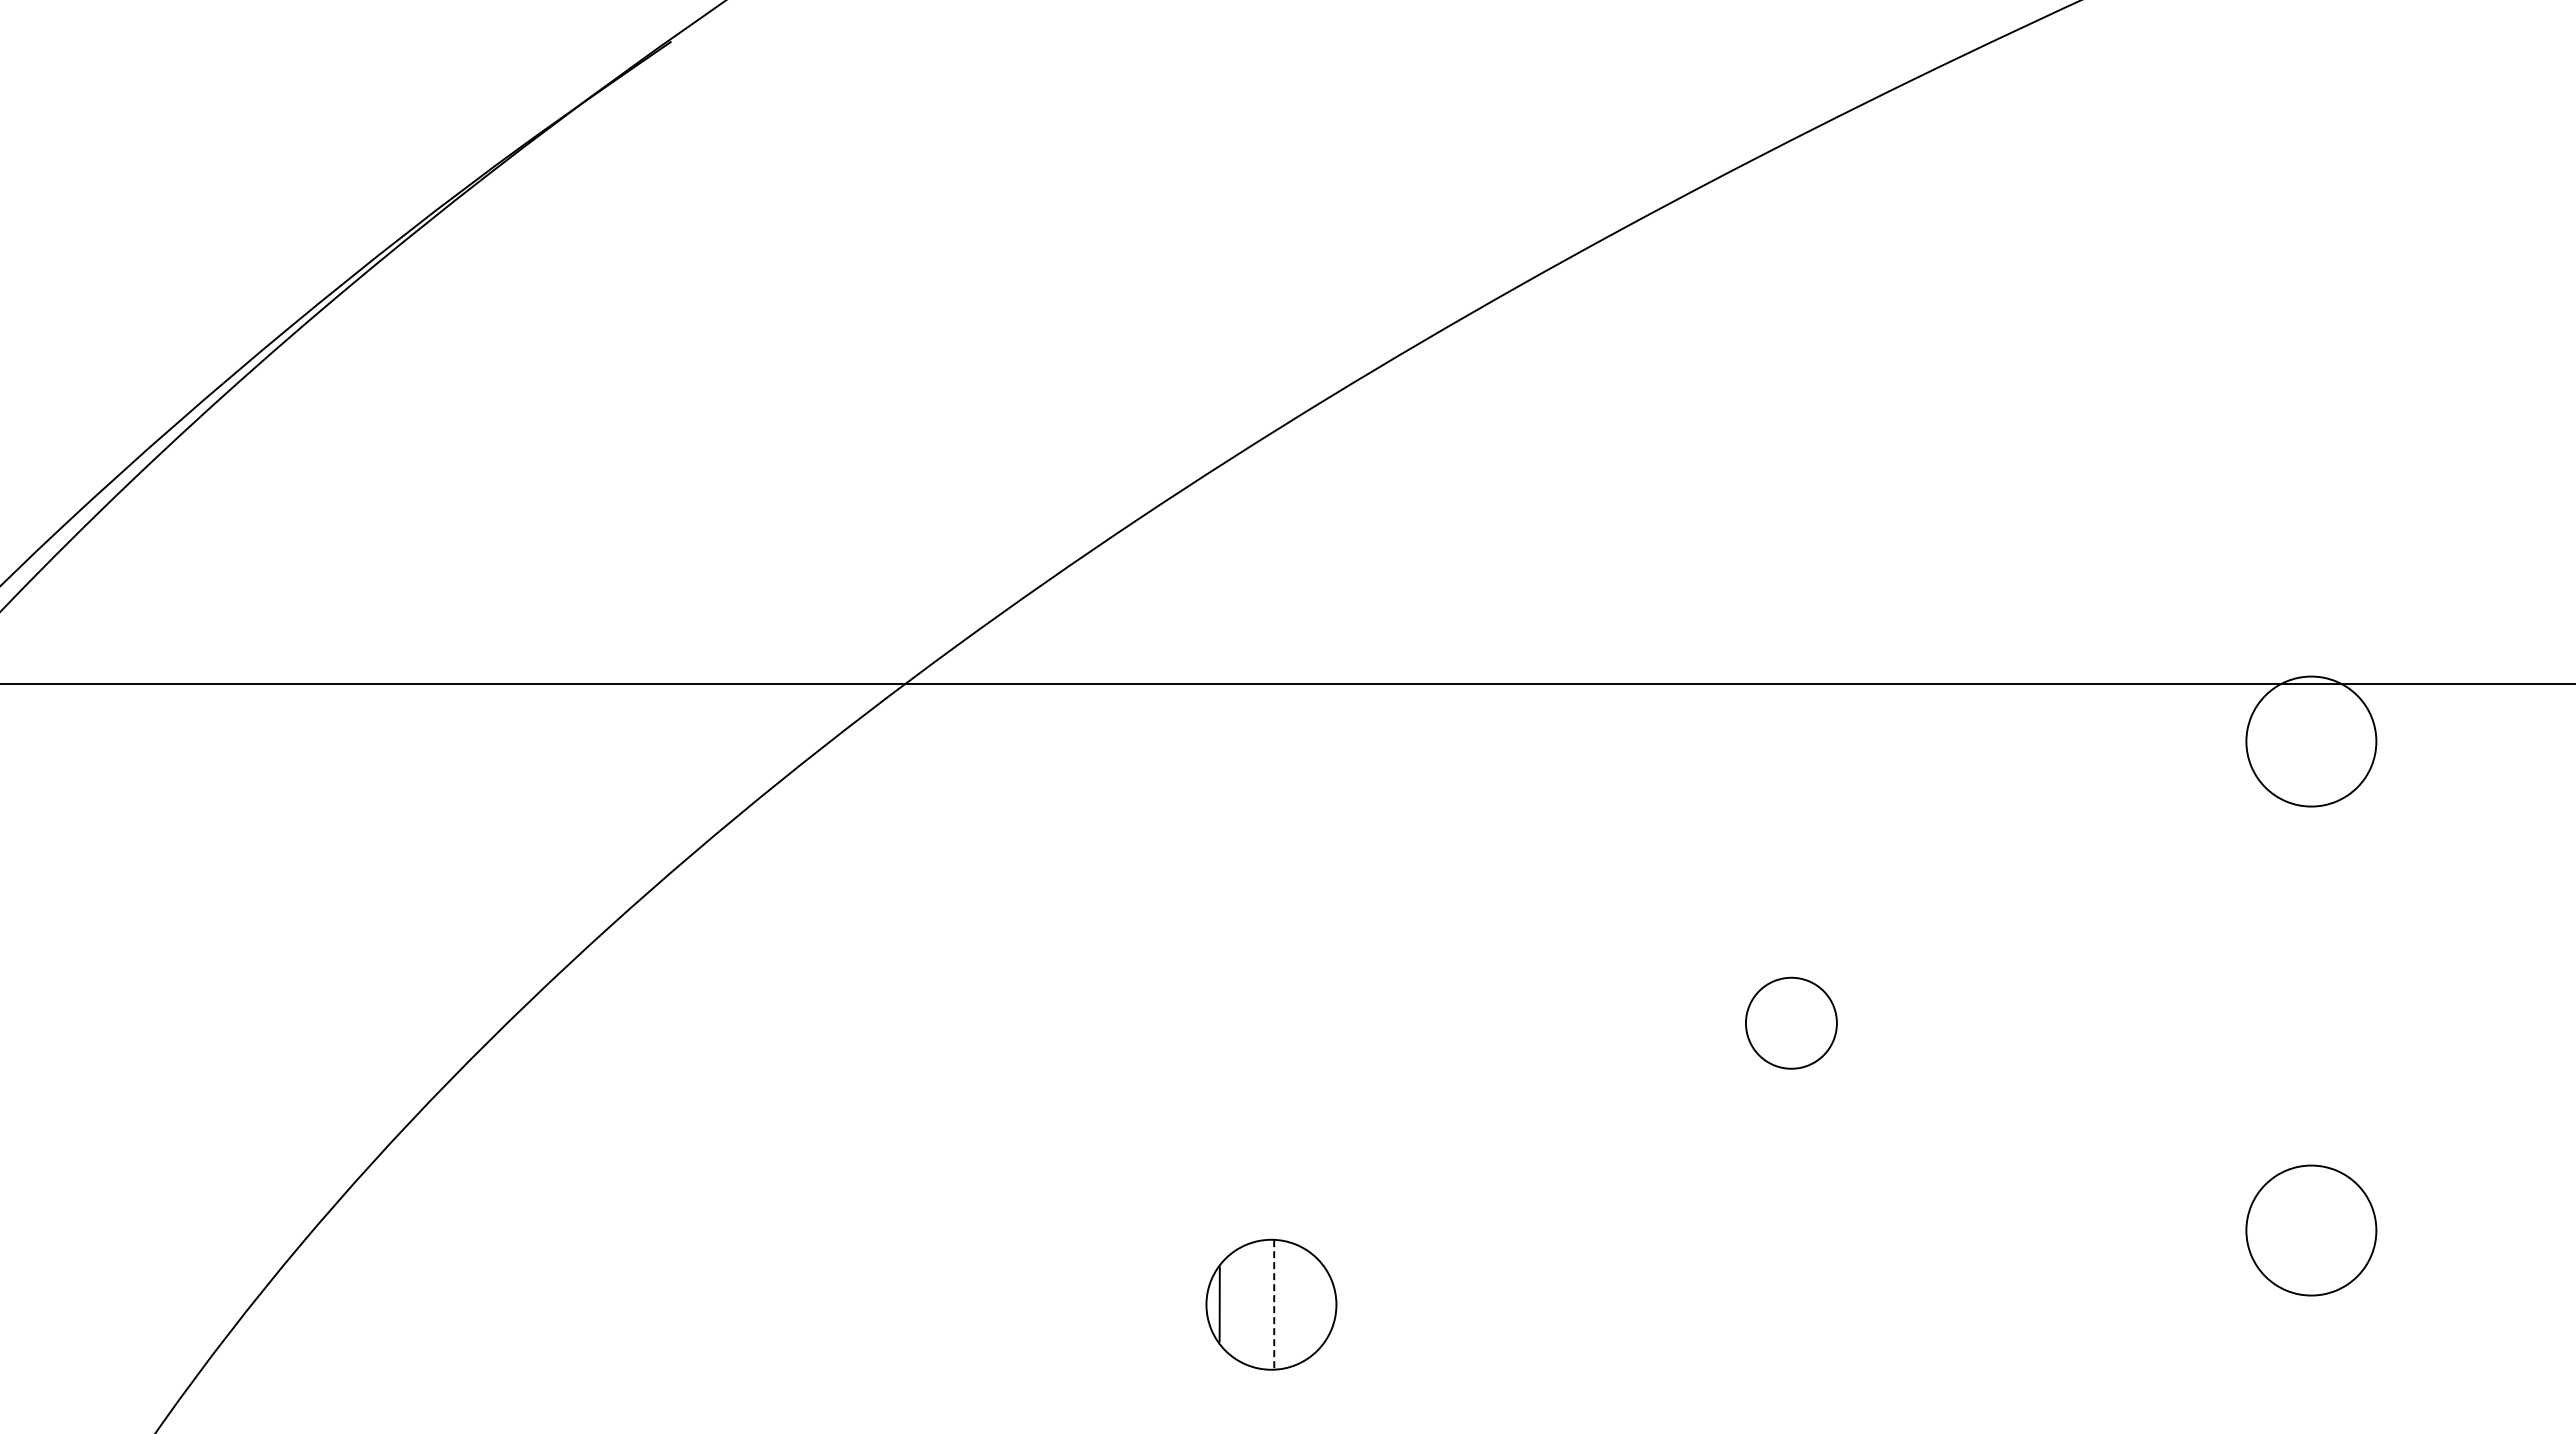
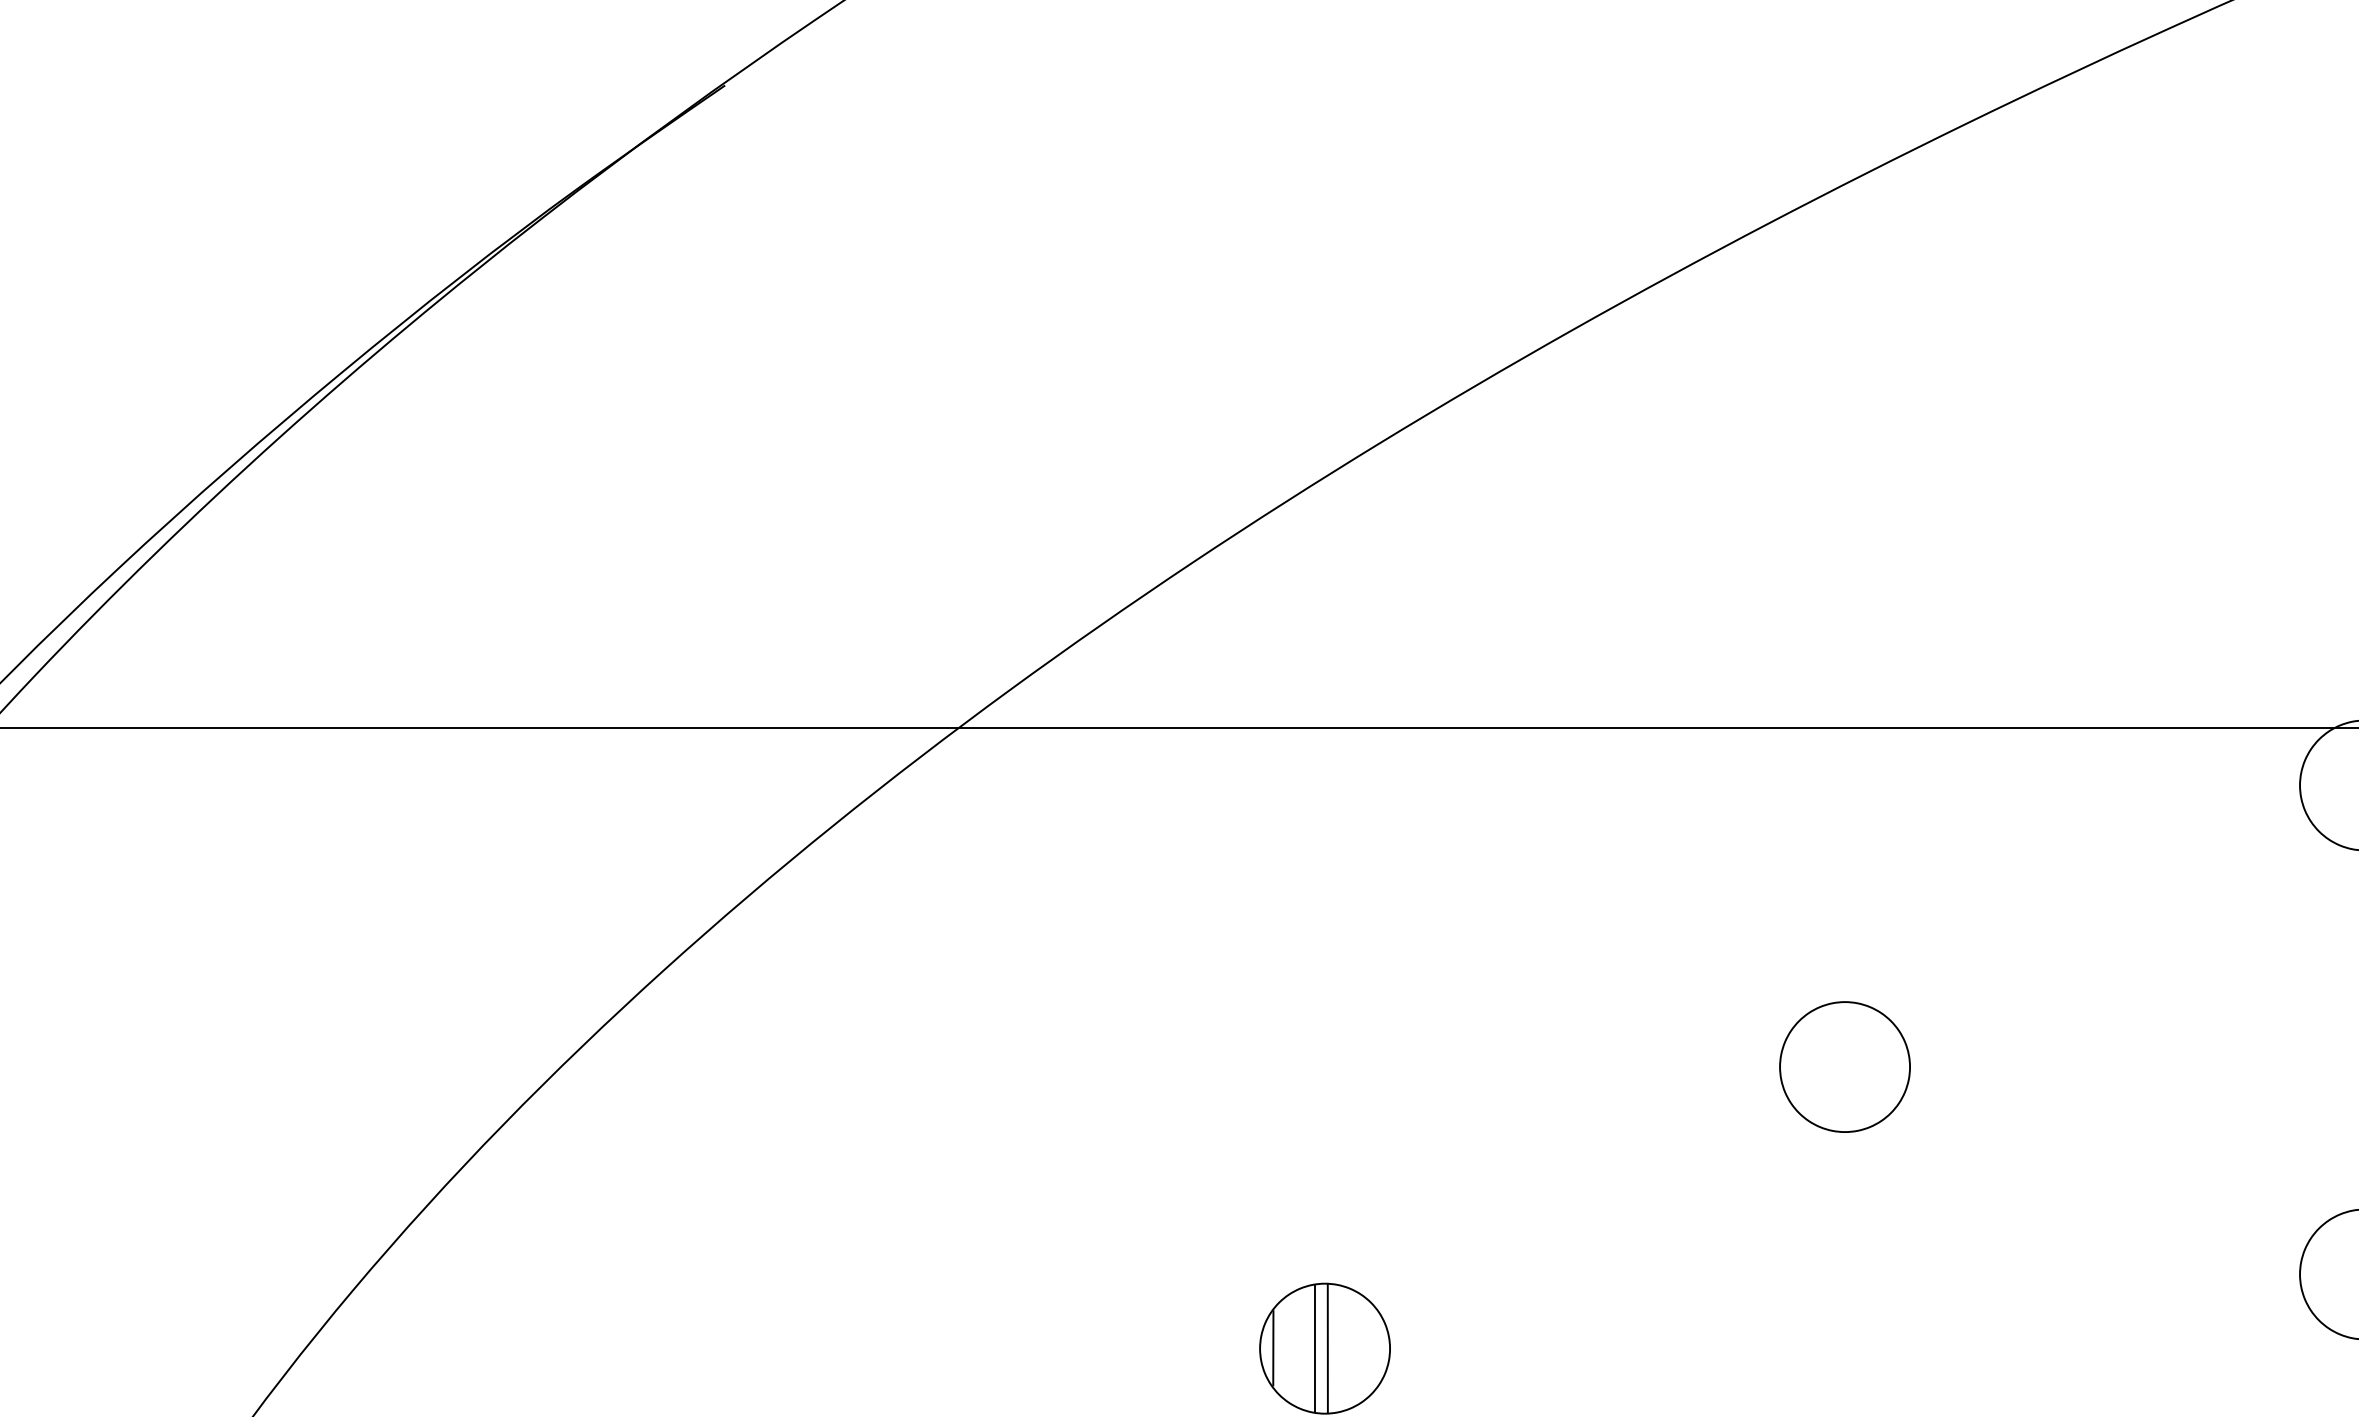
part: (1791, 1023) -> (1845, 1067), size x1.43
line: (1260, 1304) -> (1314, 1348), added
line: (1274, 1304) -> (1328, 1348), dashed -> solid

